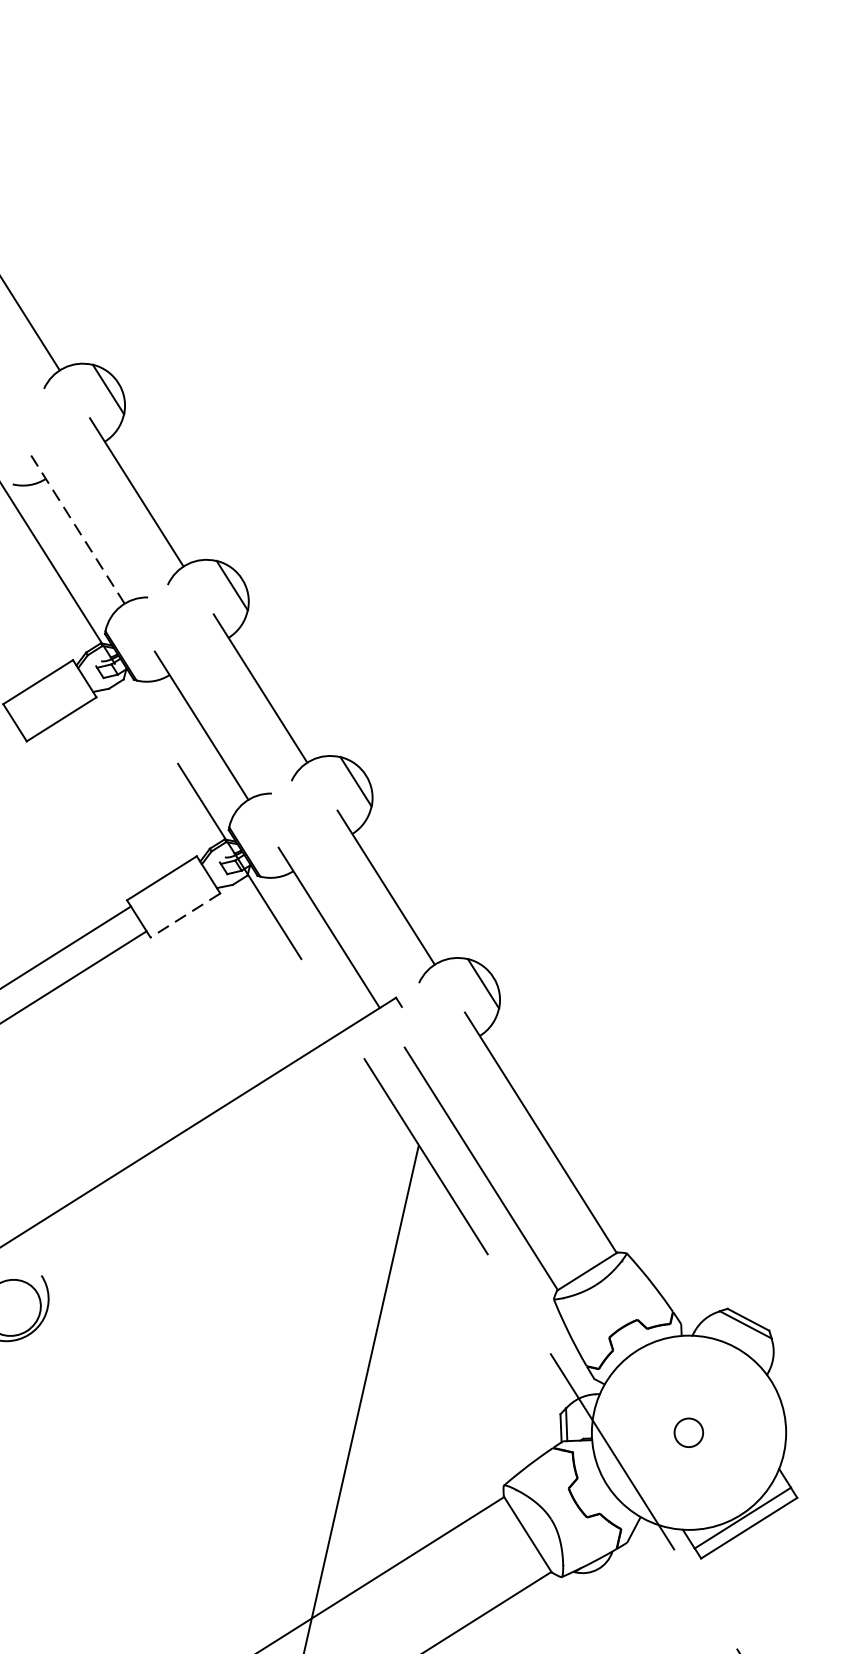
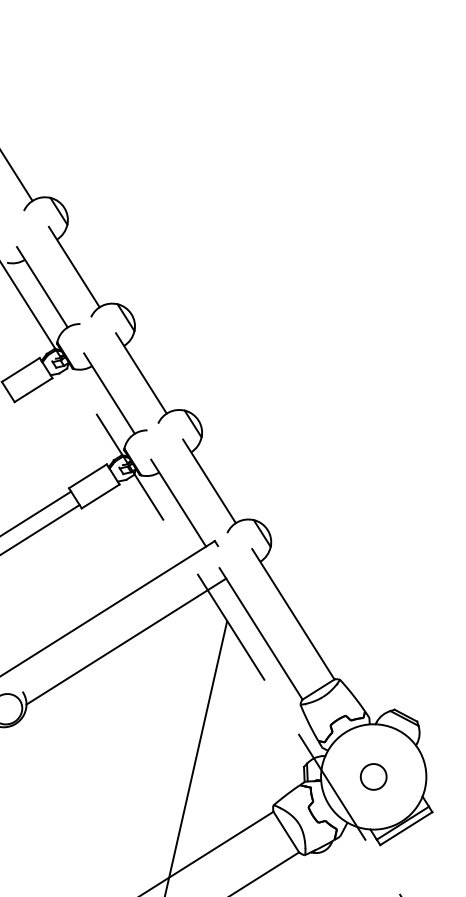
line: (78, 530) -> (42, 287), dashed -> solid
line: (185, 915) -> (100, 496), dashed -> solid
line: (233, 1182) -> (126, 641), added
circle: (688, 1431) -> (373, 776), size x1.67

